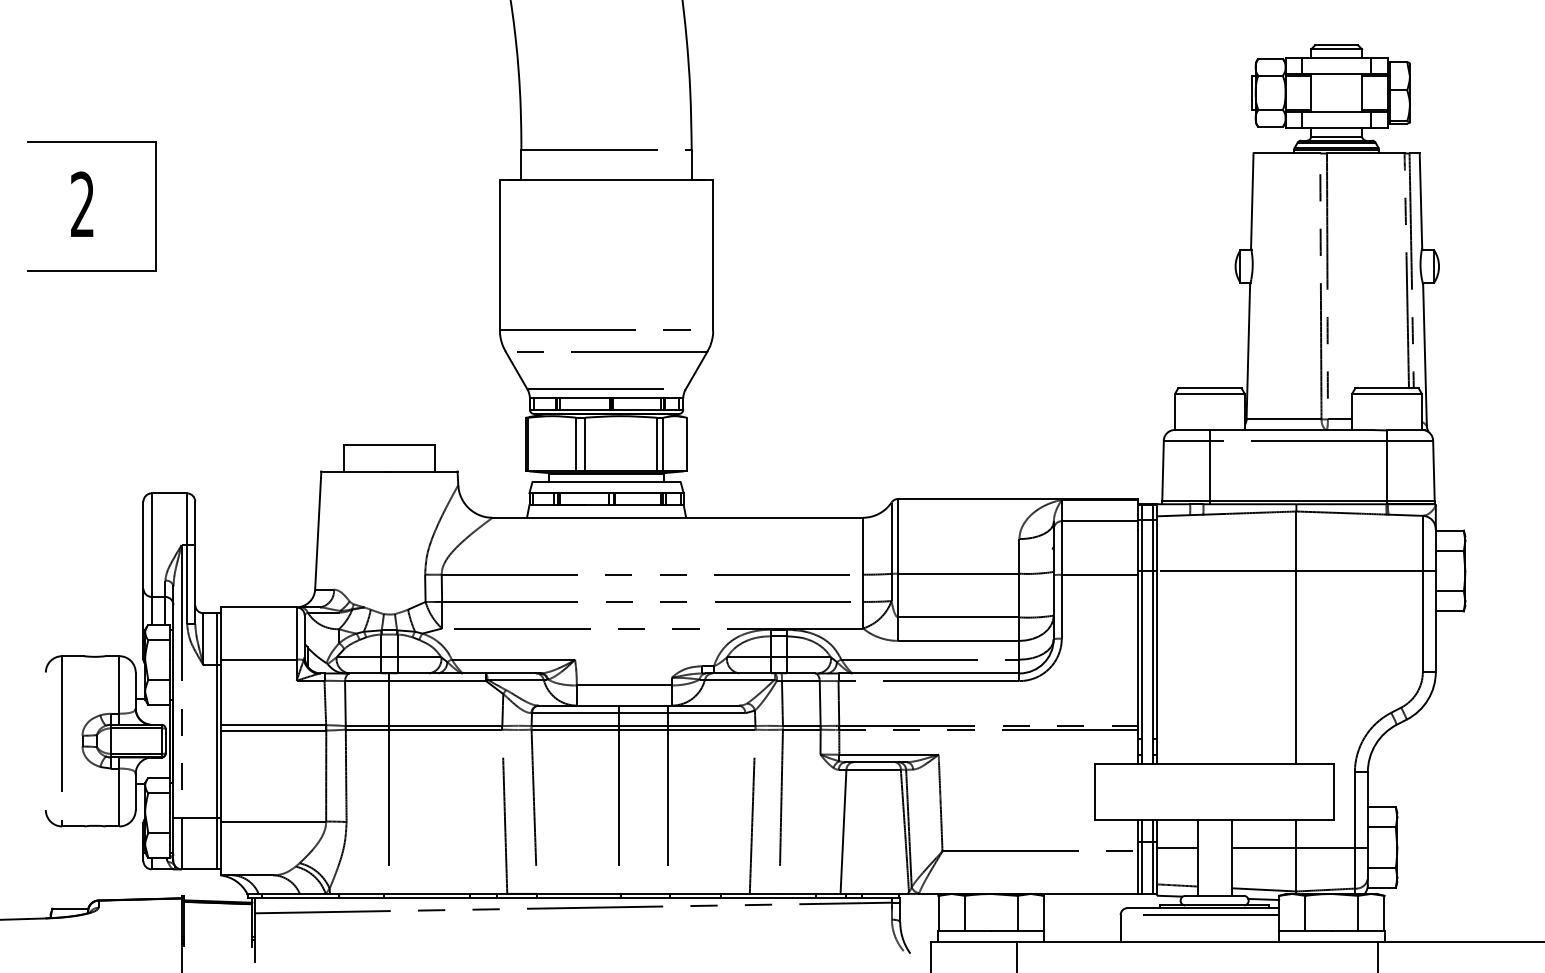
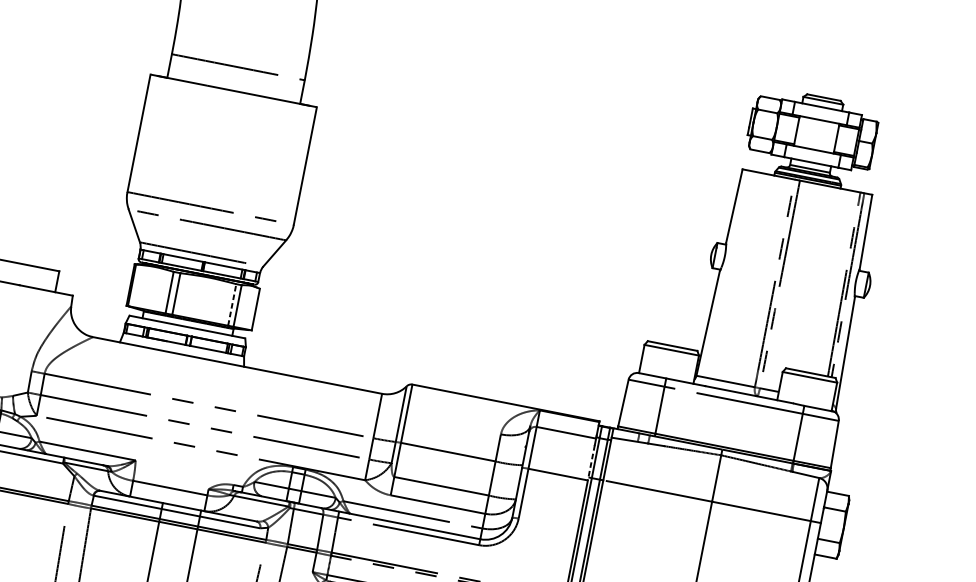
line: (656, 444) -> (232, 305), solid -> dashed
line: (1137, 552) -> (590, 462), solid -> dashed

